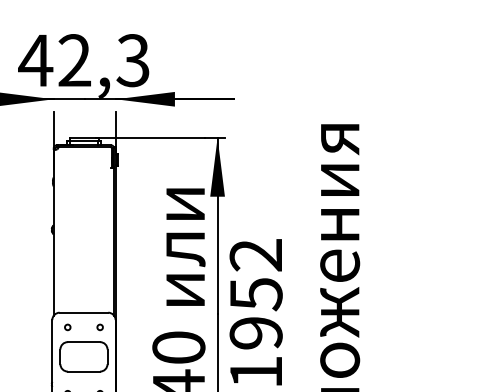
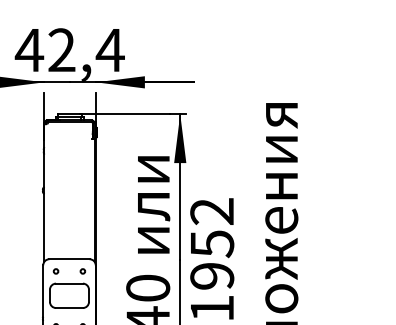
text: (132, 60) -> (109, 50), 42,3 -> 42,4

